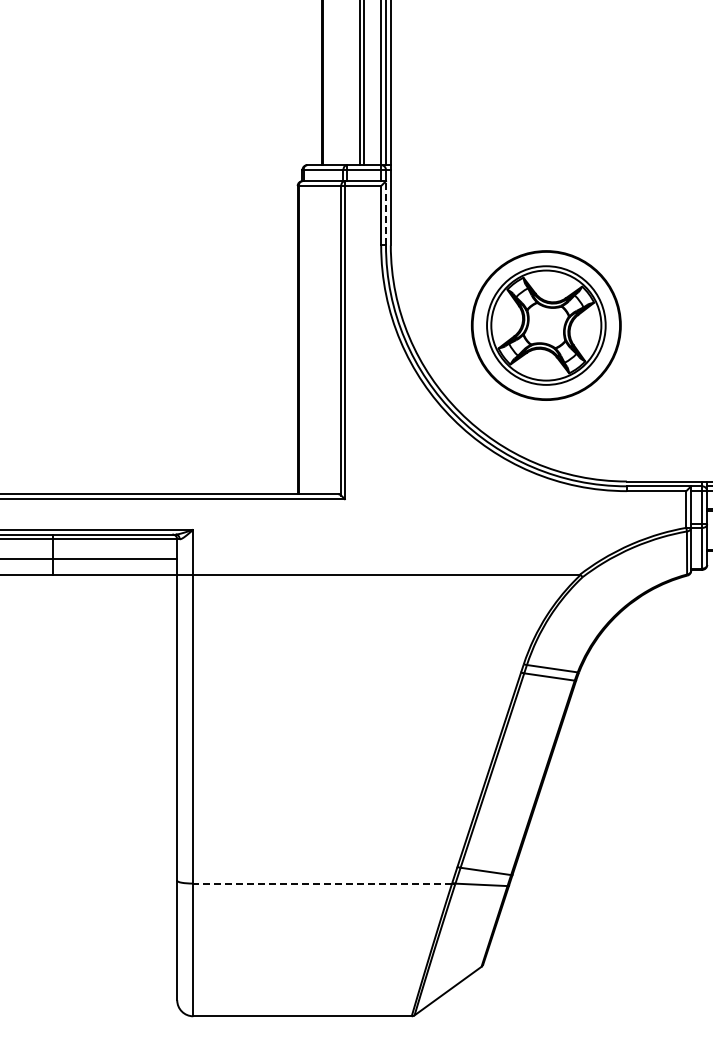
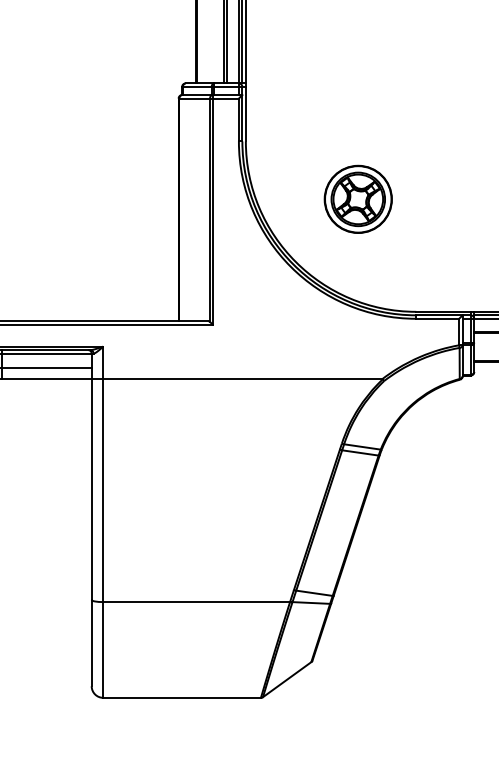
line: (386, 212) -> (242, 117), dashed -> solid
part: (546, 325) -> (358, 199), size x0.62
line: (322, 883) -> (196, 602), dashed -> solid

